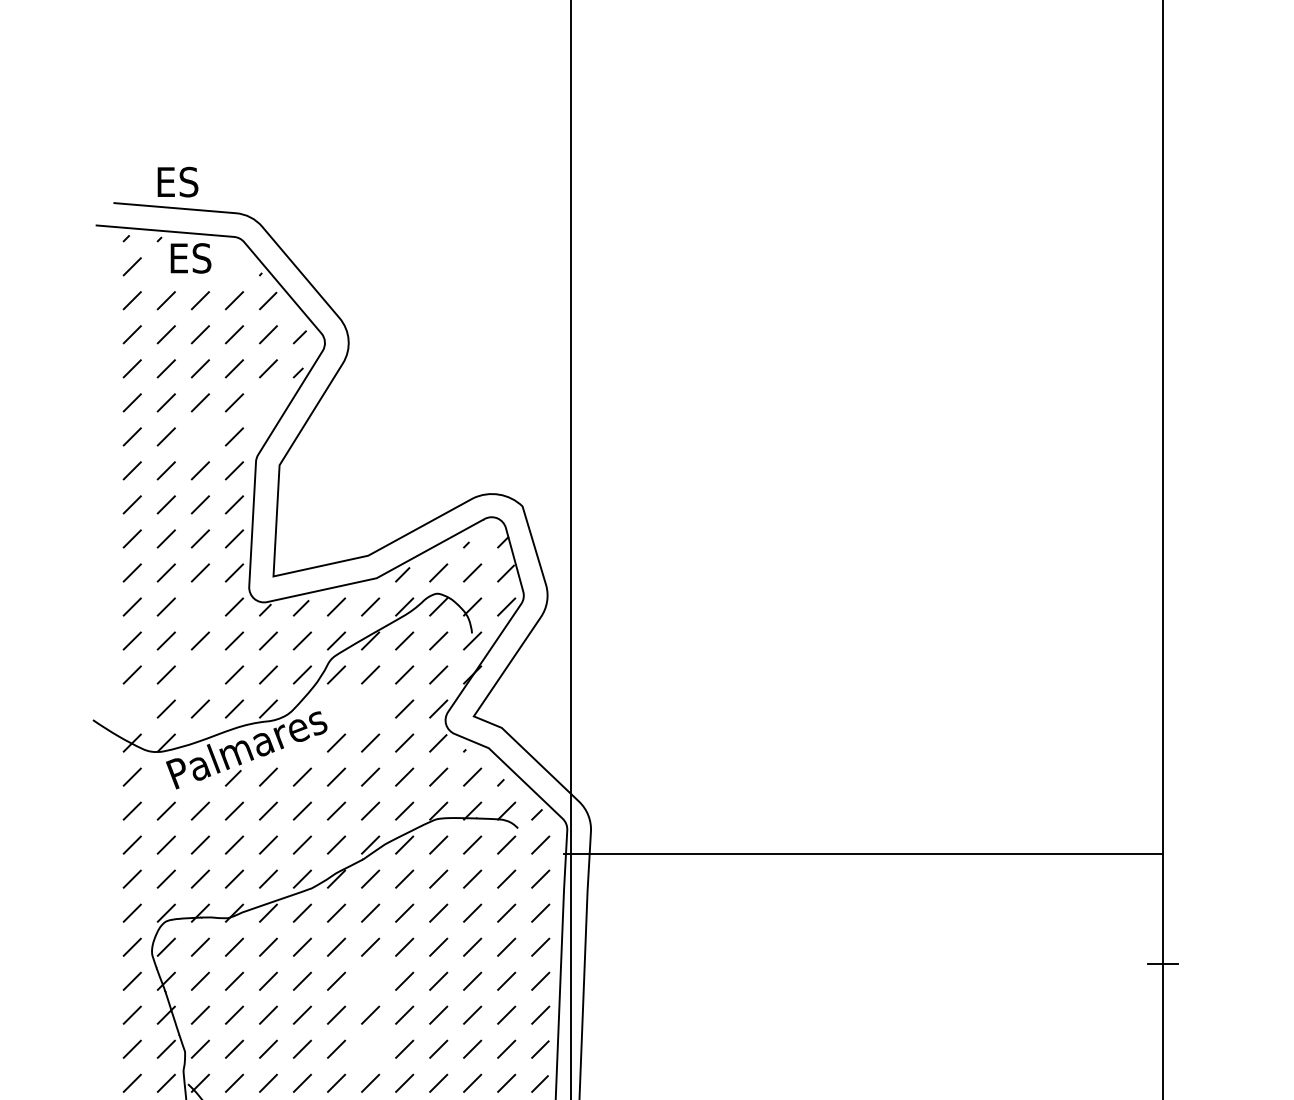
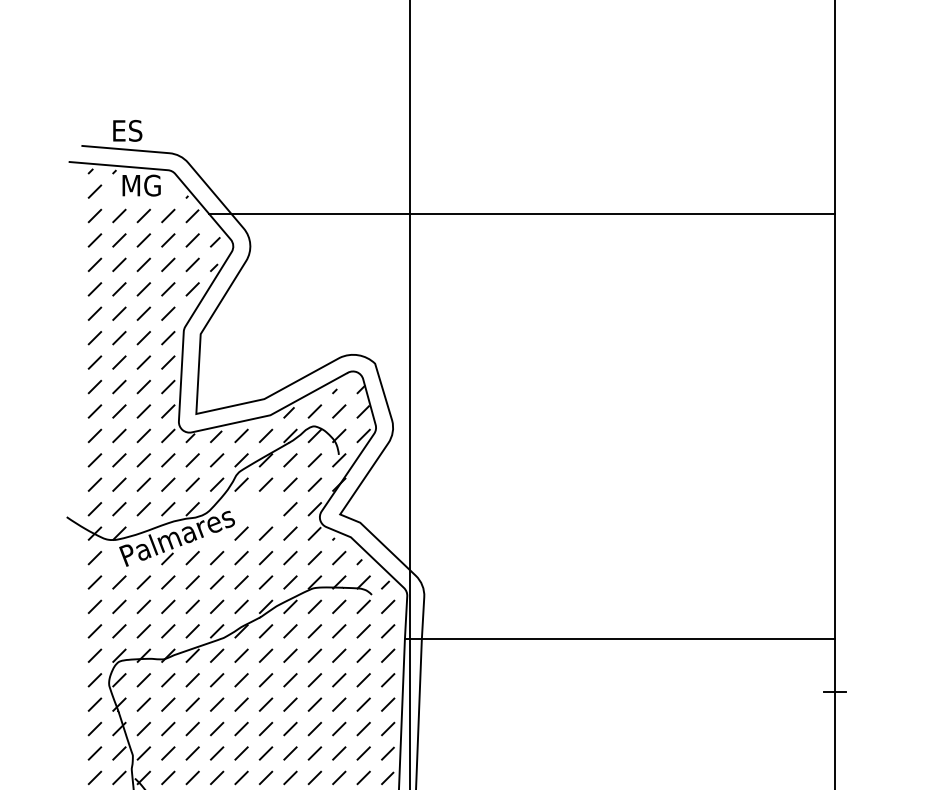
text: (198, 258) -> (142, 185), ES -> MG
line: (727, 298) -> (522, 214), added
line: (268, 403) -> (192, 289), added
line: (199, 436) -> (143, 313), added
line: (199, 606) -> (143, 435), added
line: (199, 674) -> (143, 484), added
line: (131, 709) -> (94, 509), added
line: (862, 854) -> (619, 639), moved
line: (369, 981) -> (265, 704), added
line: (369, 1049) -> (265, 753), added

